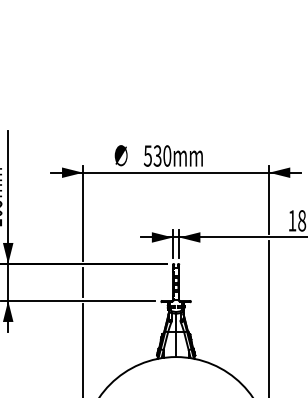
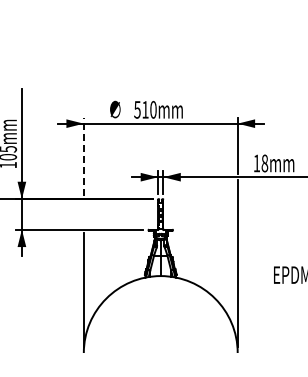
text: (157, 155) -> (145, 109), 530mm -> 510mm
line: (82, 212) -> (83, 156), solid -> dashed
line: (82, 282) -> (83, 214), removed

